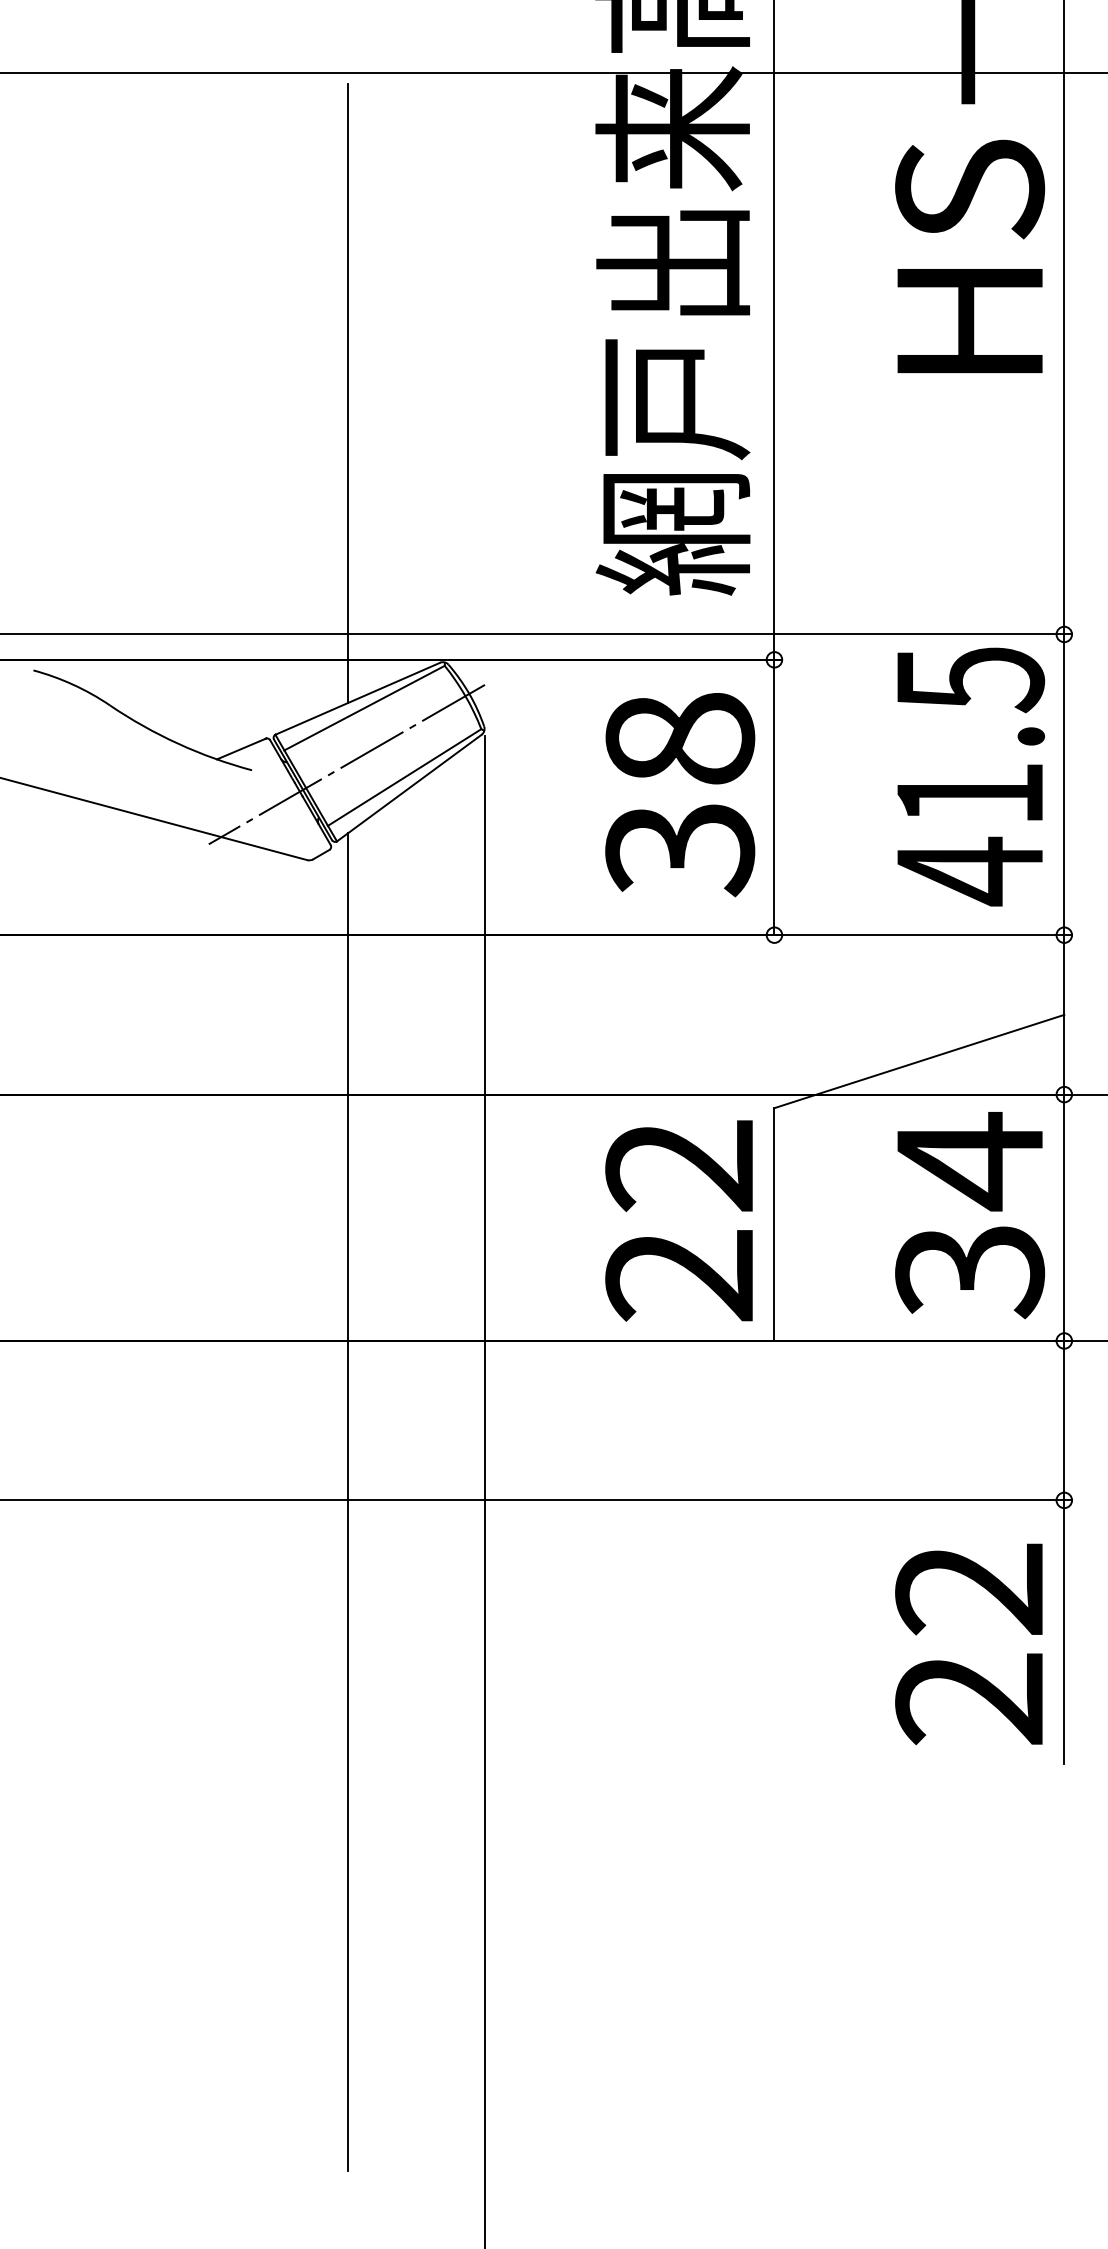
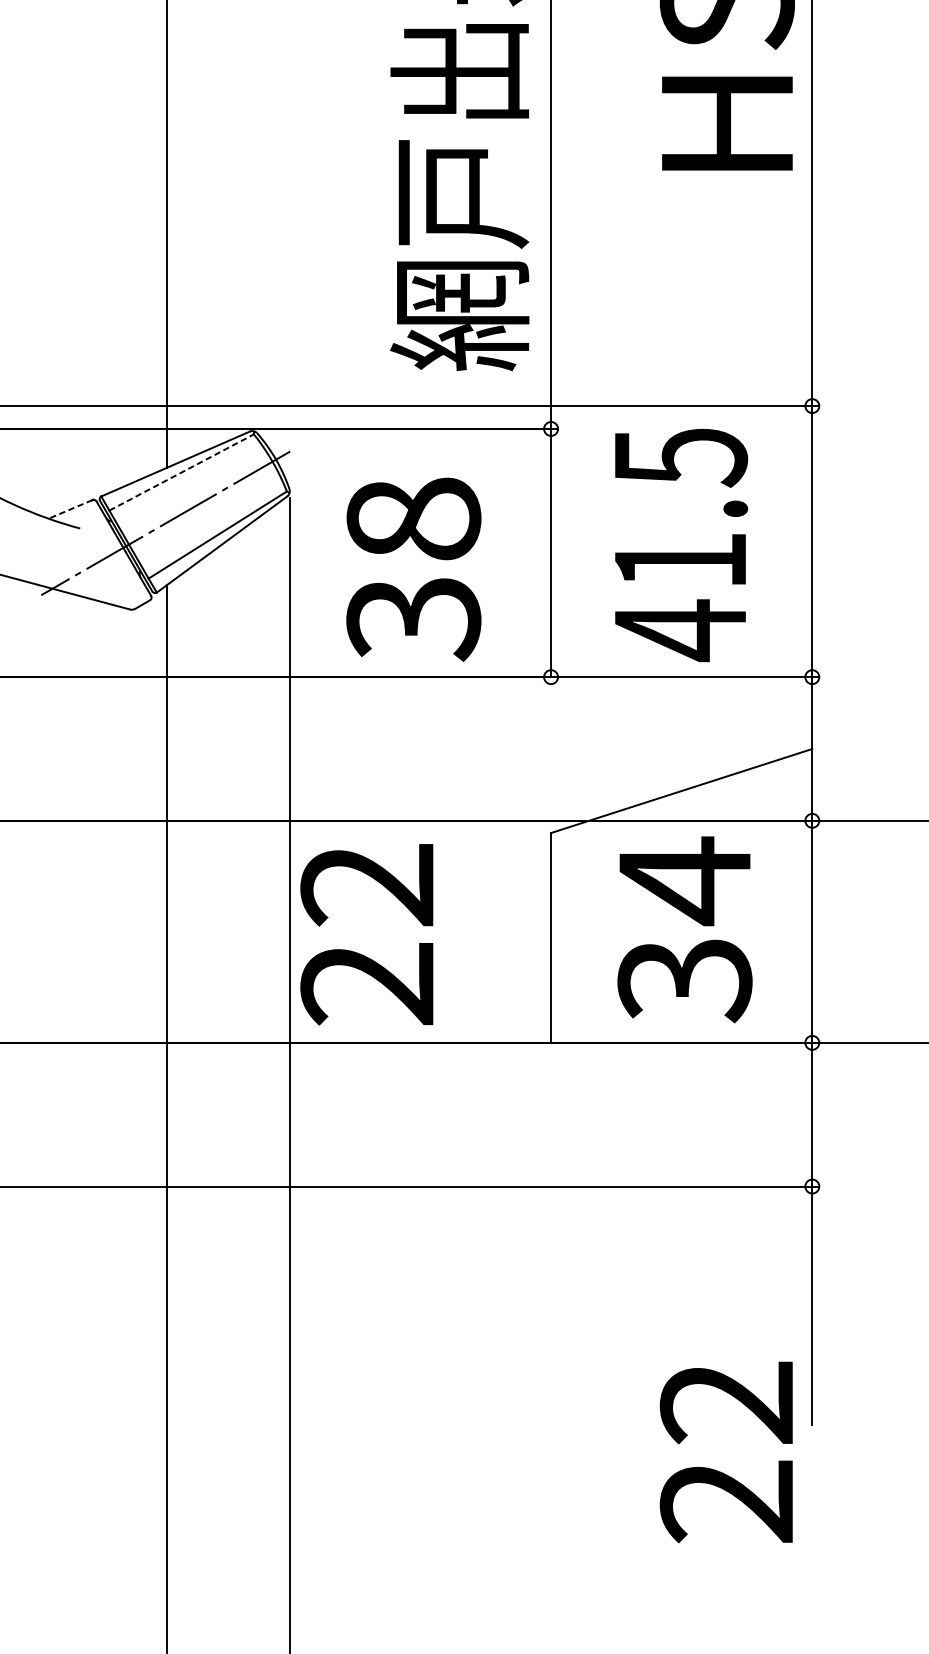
line: (364, 708) -> (181, 472), solid -> dashed
line: (240, 749) -> (69, 509), solid -> dashed
text: (971, 776) -> (681, 544), moved
text: (680, 795) -> (414, 570), moved
text: (970, 1215) -> (685, 929), moved
text: (678, 1220) -> (366, 934), moved
text: (968, 1644) -> (725, 1452), moved

